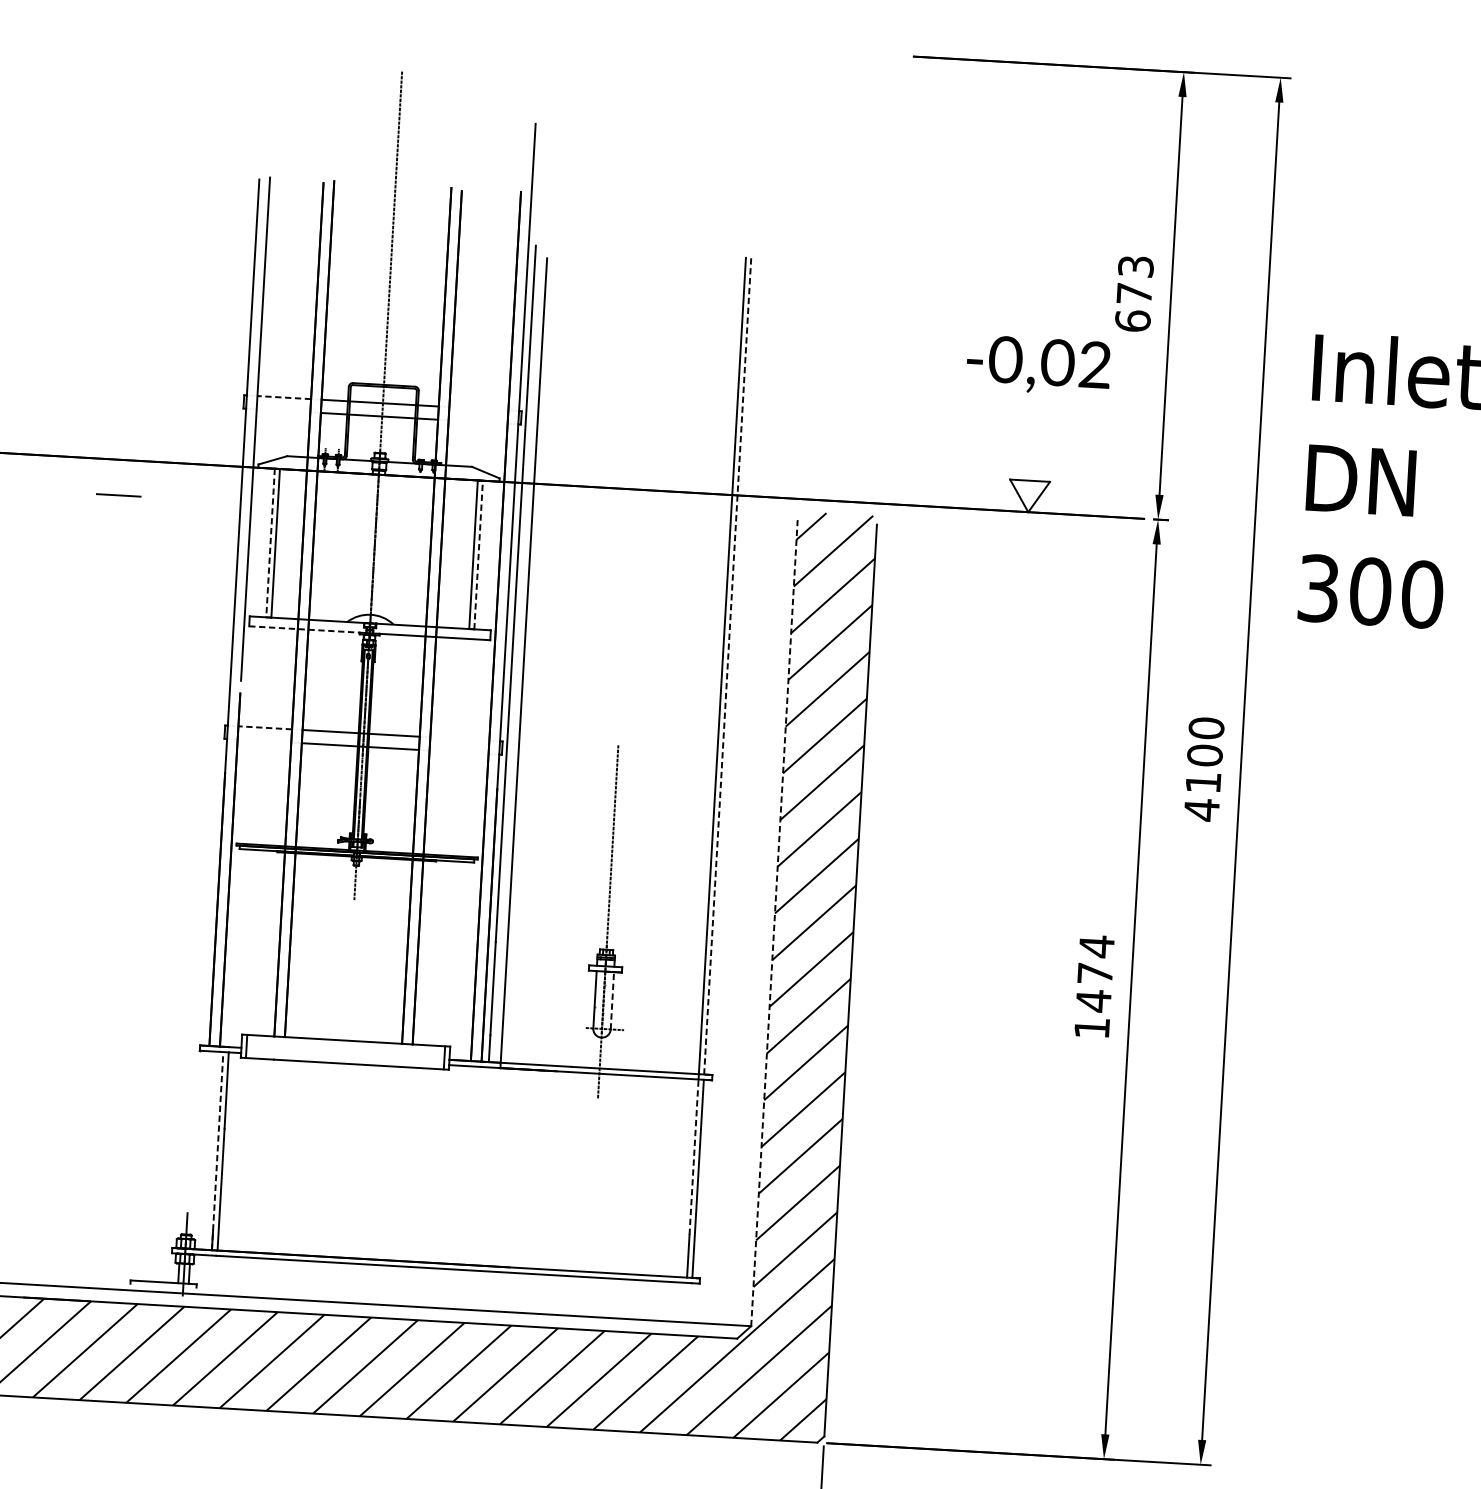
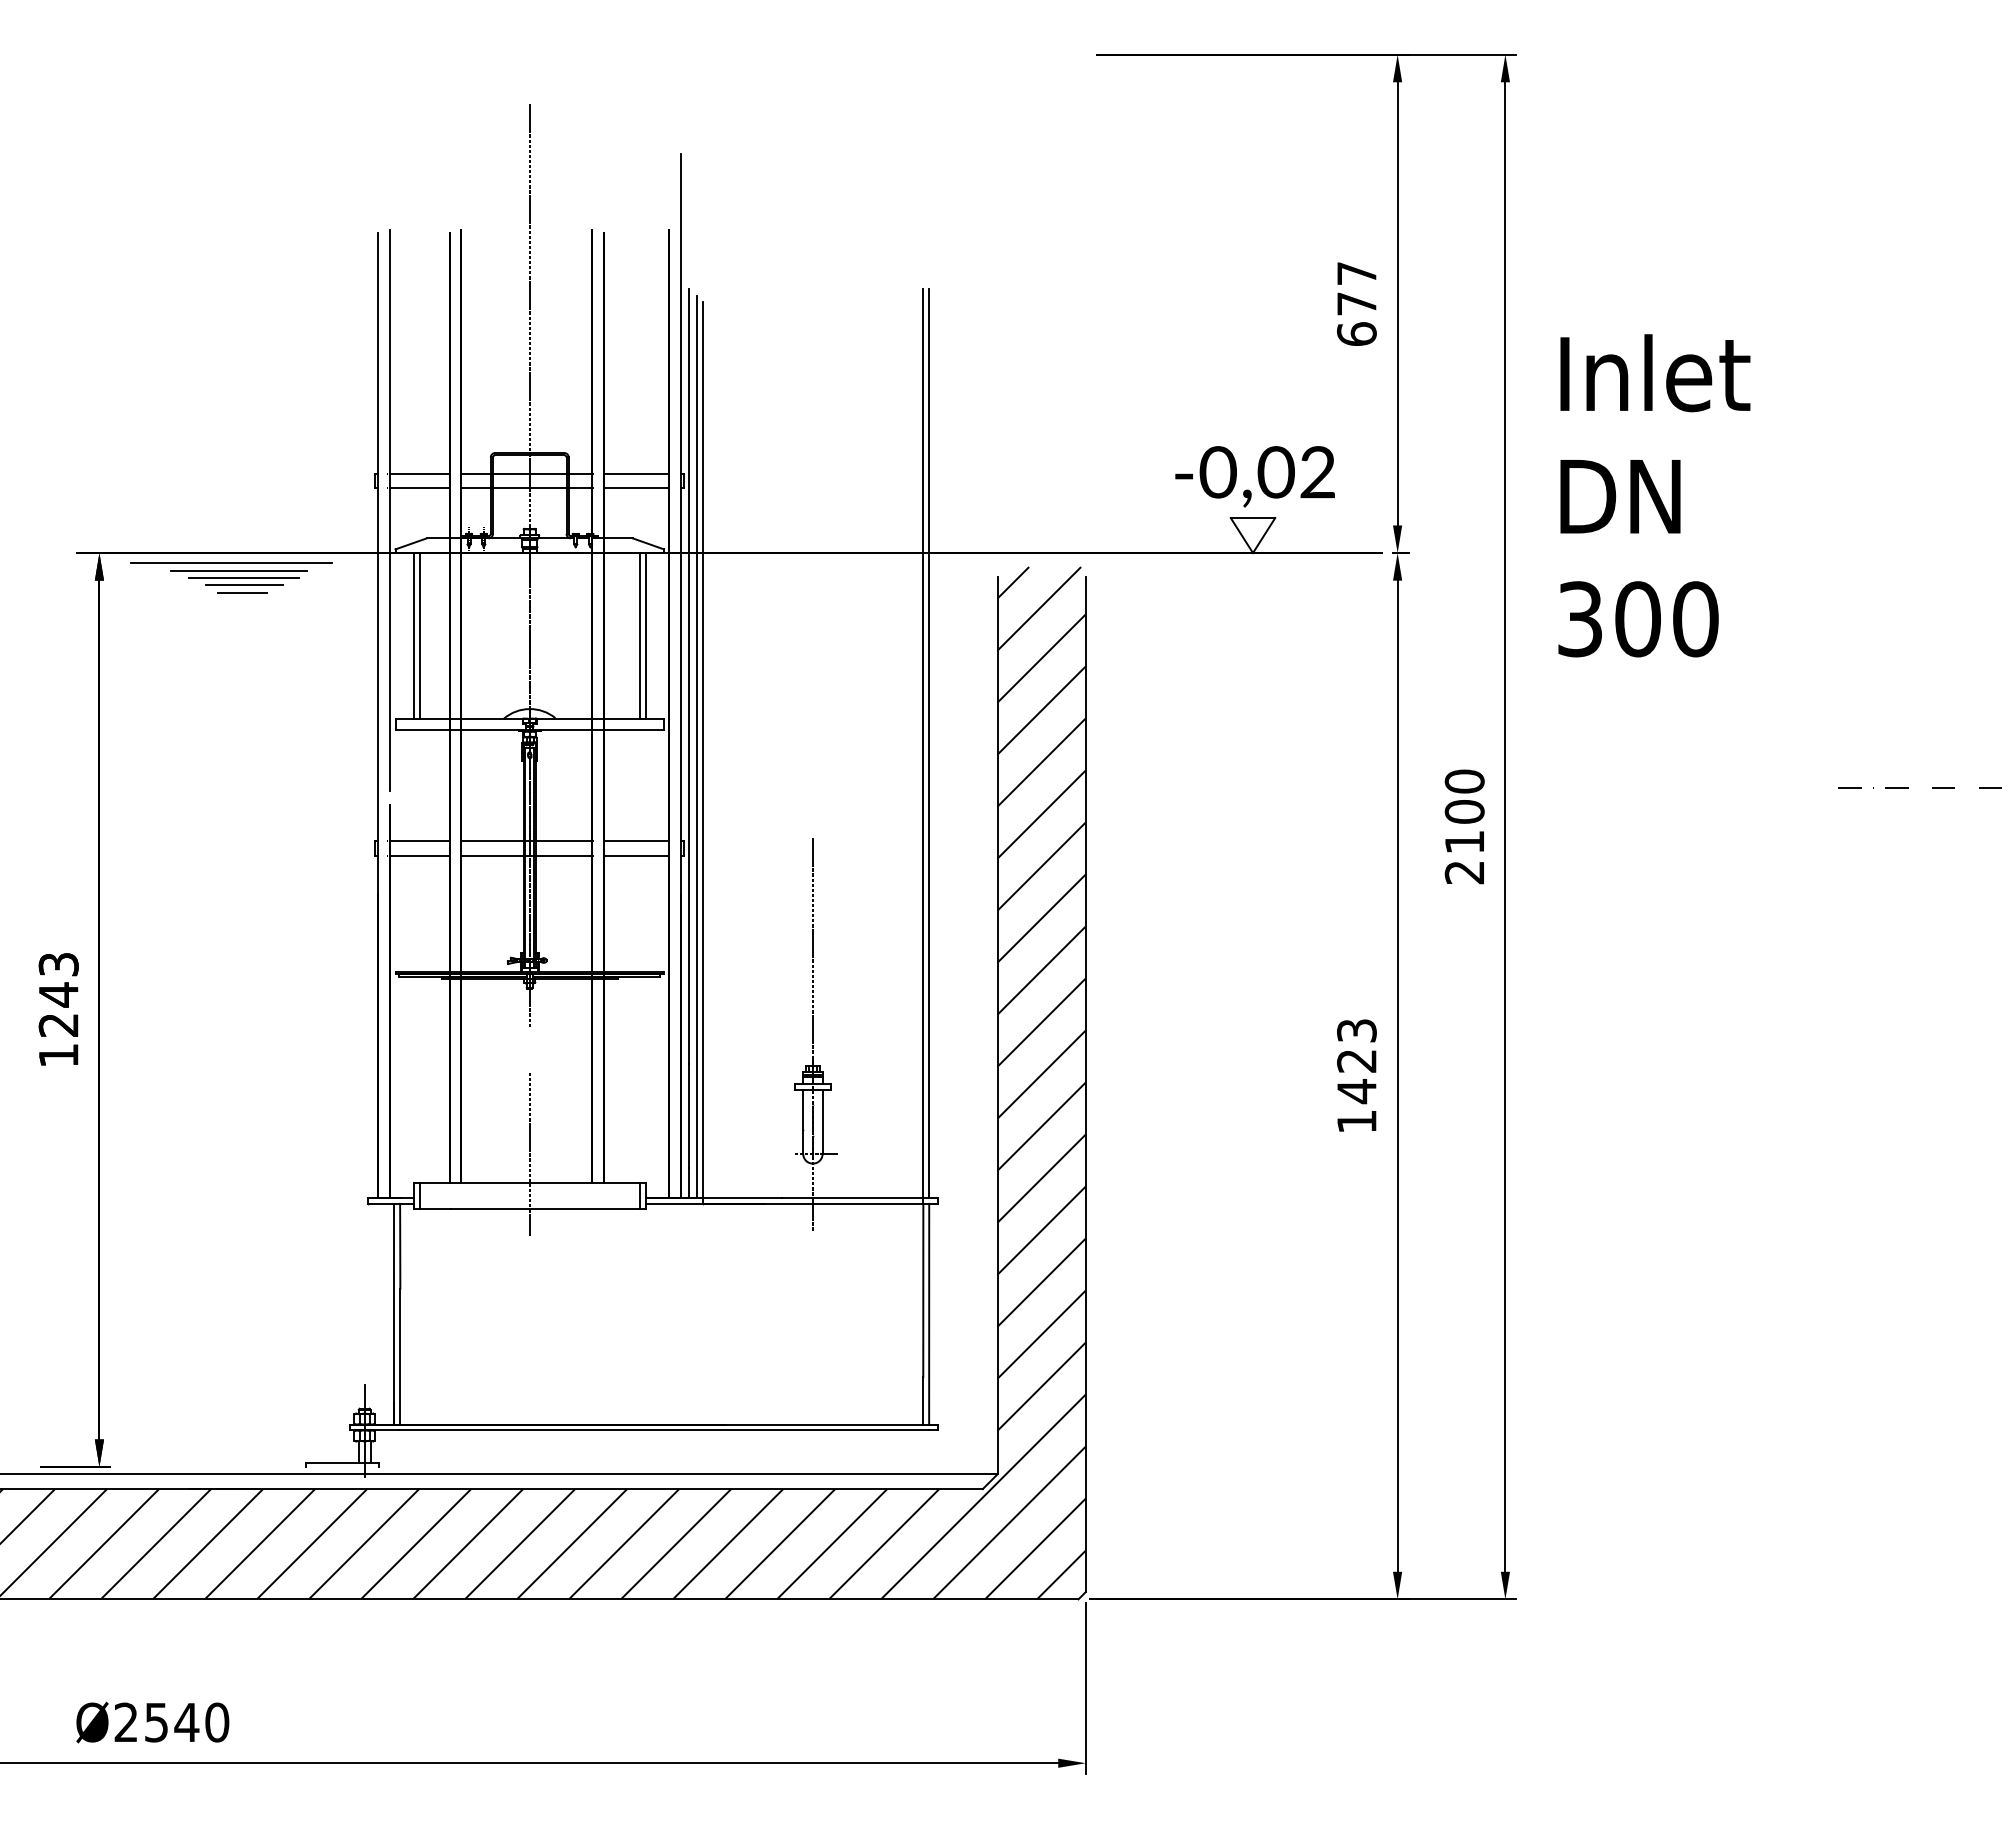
text: (1135, 266) -> (1356, 273), 673 -> 677
text: (1038, 365) -> (1254, 476), moved
line: (283, 397) -> (419, 473), dashed -> solid
line: (478, 408) -> (636, 473), added
line: (283, 411) -> (419, 488), added
line: (478, 422) -> (636, 488), added
line: (110, 468) -> (231, 563), added
line: (116, 475) -> (238, 570), added
line: (121, 481) -> (244, 577), added
line: (121, 489) -> (244, 585), added
line: (270, 542) -> (413, 635), dashed -> solid
line: (478, 554) -> (645, 635), dashed -> solid
line: (304, 629) -> (457, 729), dashed -> solid
line: (518, 657) -> (696, 747), added
line: (727, 666) -> (929, 743), dashed -> solid
line: (264, 728) -> (419, 841), dashed -> solid
line: (459, 739) -> (636, 841), added
line: (264, 741) -> (419, 856), added
line: (459, 752) -> (636, 856), added
text: (1200, 809) -> (1463, 872), 4100 -> 2100
line: (774, 923) -> (997, 1025), dashed -> solid
text: (1095, 959) -> (1356, 1045), 1474 -> 1423
line: (612, 1001) -> (822, 1122), dashed -> solid
line: (347, 1013) -> (529, 1153), added
line: (218, 1150) -> (394, 1313), dashed -> solid
line: (694, 1157) -> (923, 1290), dashed -> solid

